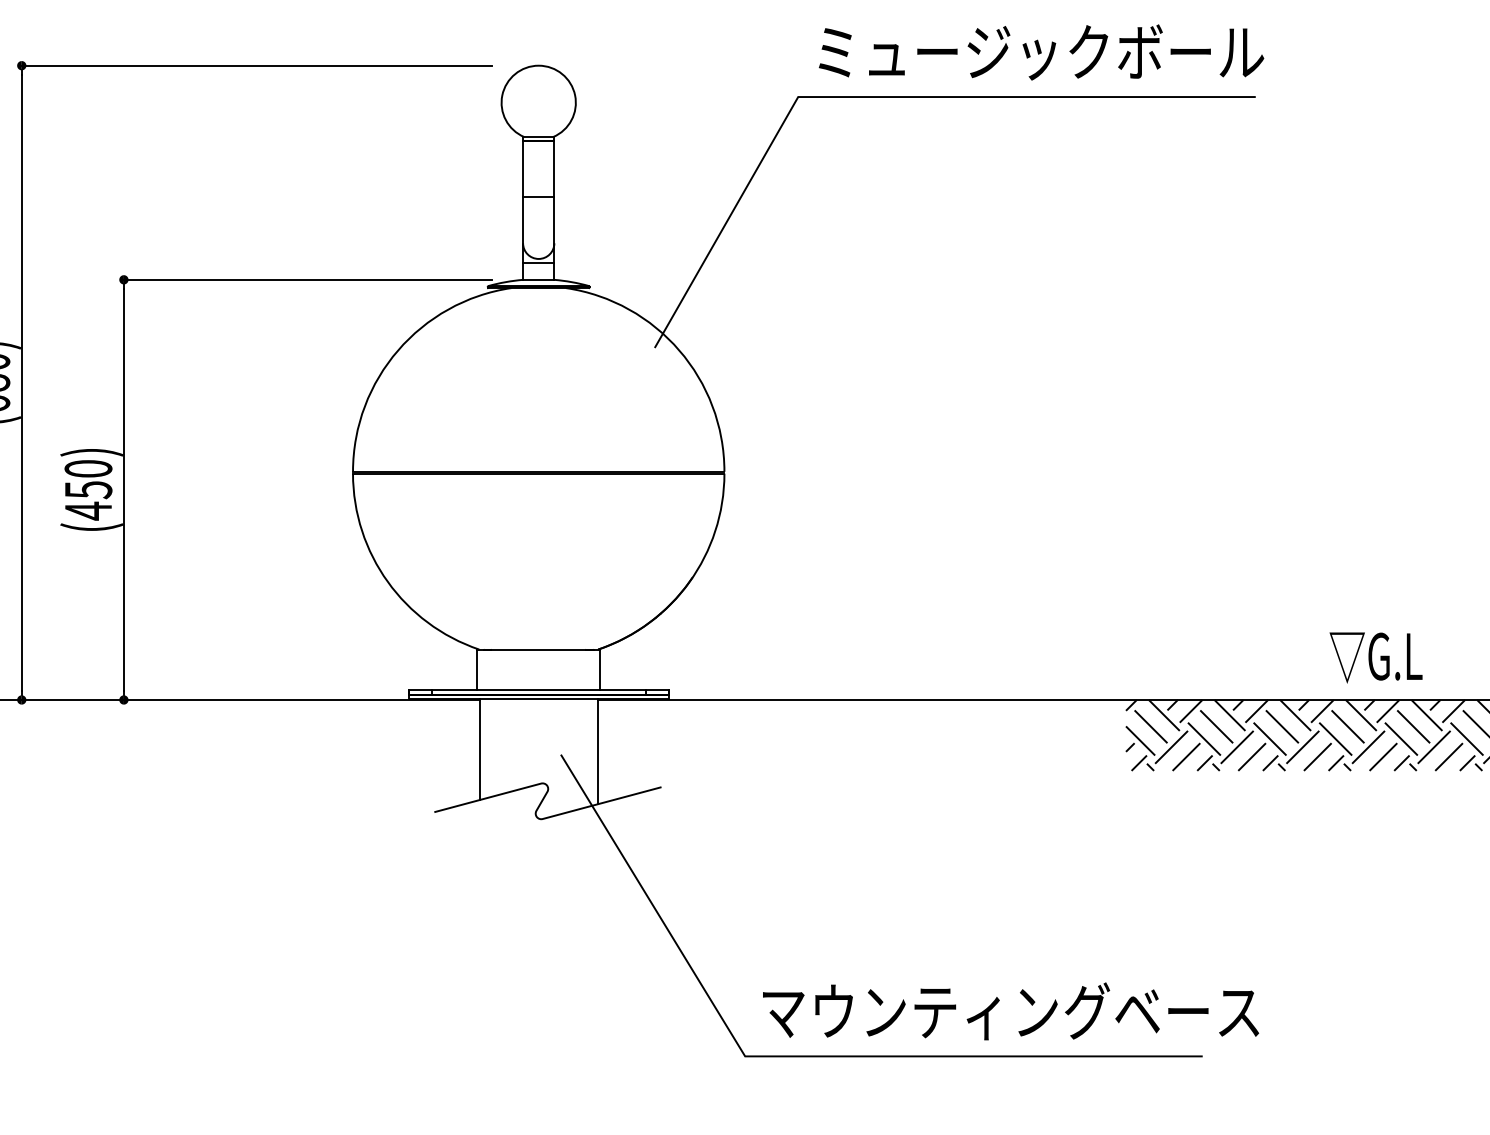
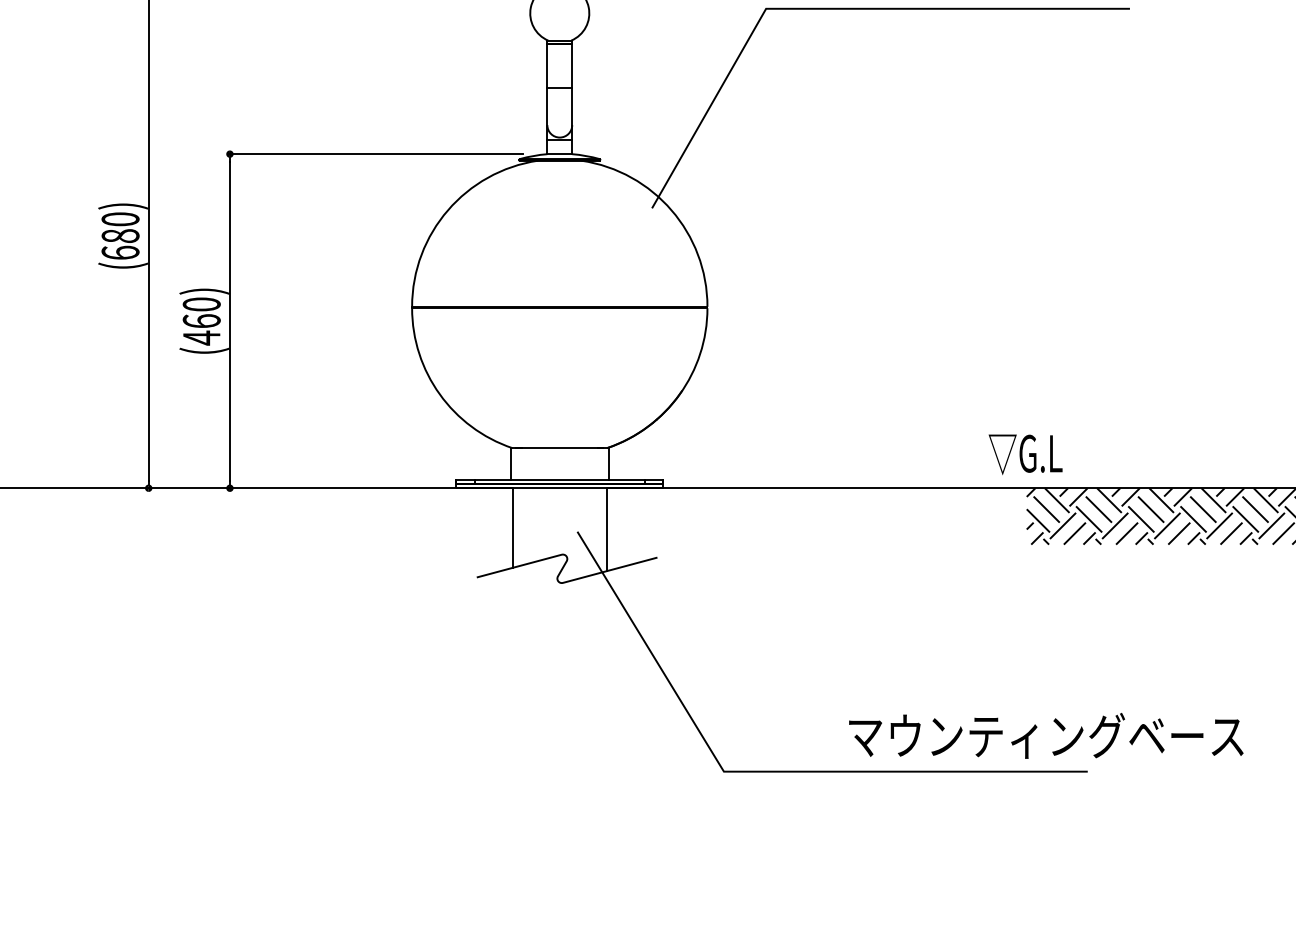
text: (88, 490) -> (201, 321), (450) -> (460)
text: (1375, 657) -> (1025, 454), moved
text: (1011, 1010) -> (1046, 735), moved

